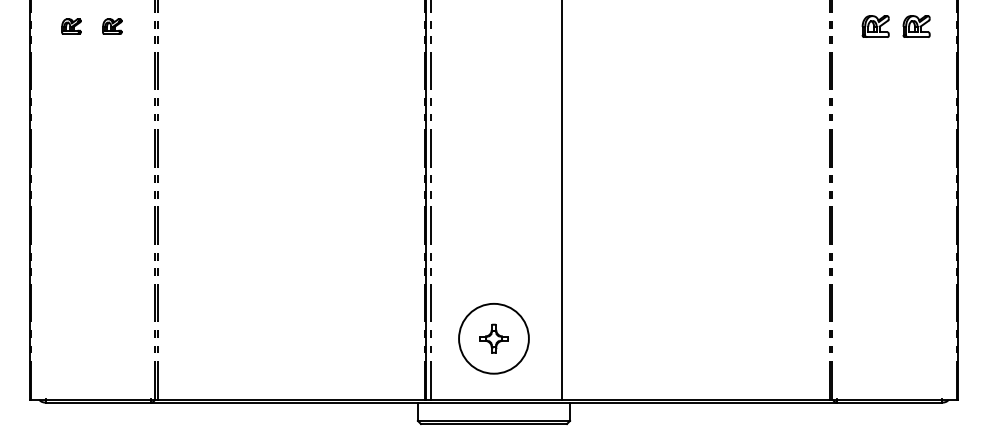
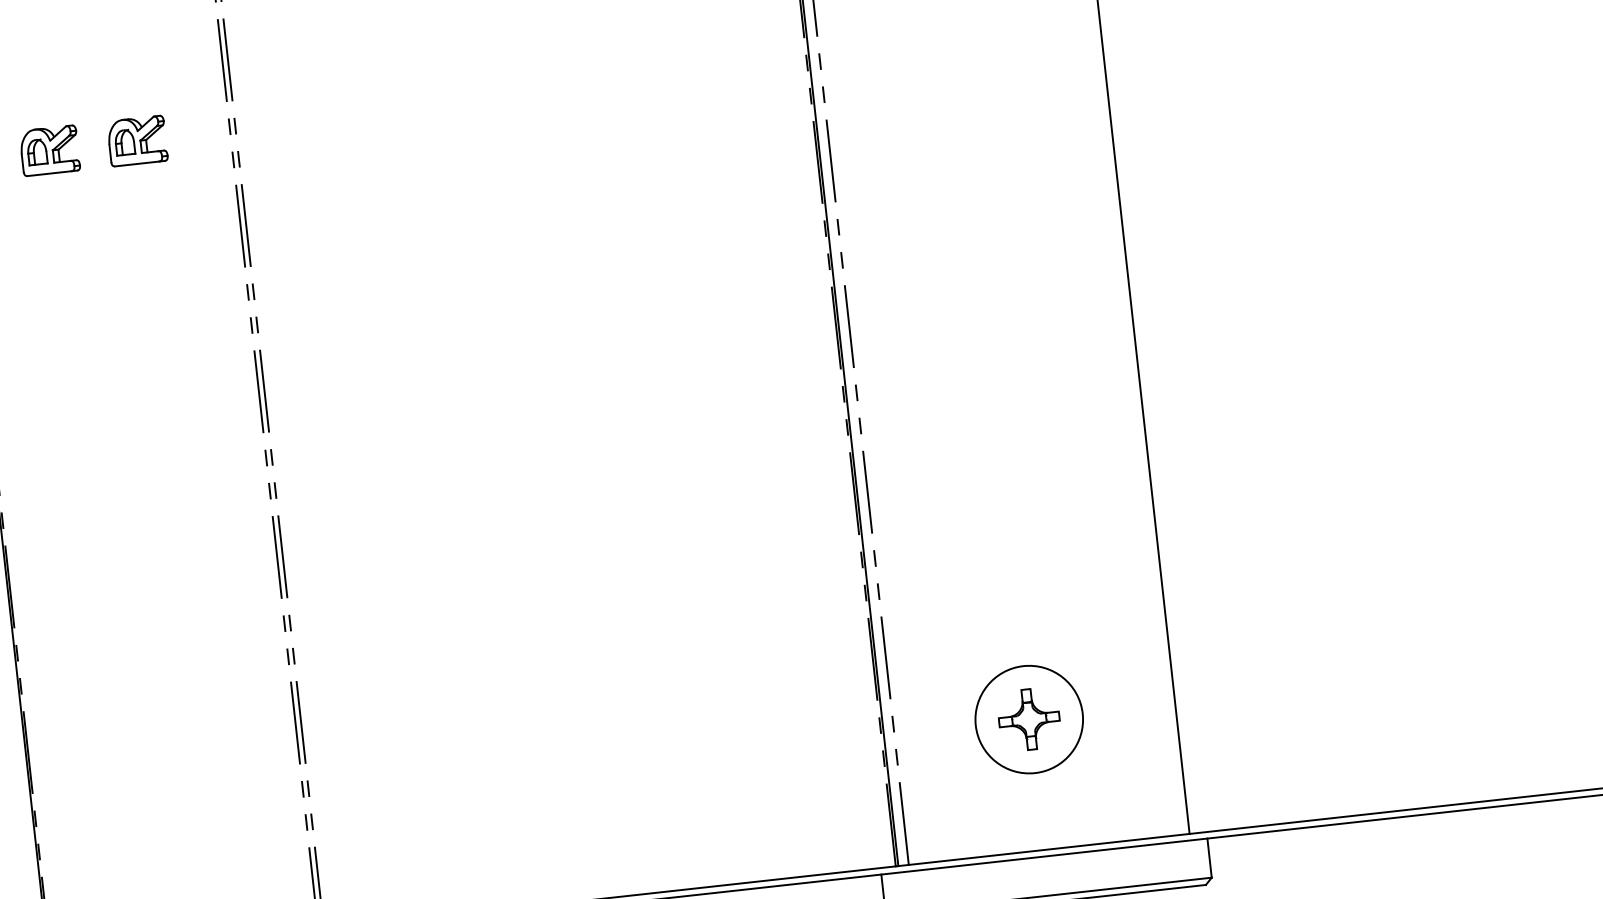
part: (71, 26) -> (50, 150), size x1.43
part: (112, 26) -> (137, 140), size x1.43
circle: (493, 338) -> (1028, 719), size x0.71

